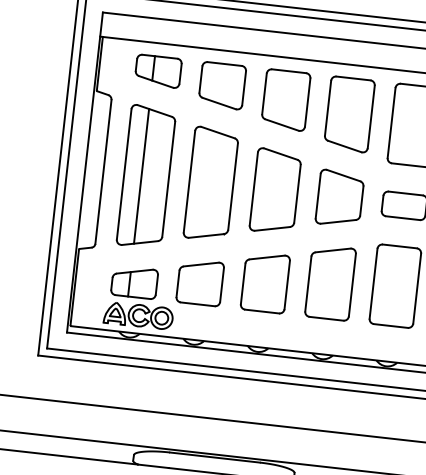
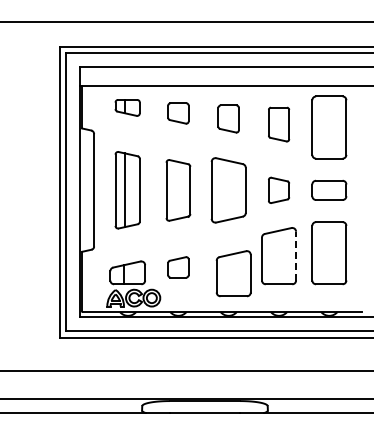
part: (158, 70) -> (127, 107), size x0.7
part: (222, 85) -> (178, 113), size x0.6
part: (285, 99) -> (228, 118), size x0.6
part: (348, 114) -> (278, 124), size x0.6
part: (146, 175) -> (127, 189), size x0.7
part: (211, 184) -> (178, 190), size x0.7
part: (339, 198) -> (278, 190), size x0.6
part: (200, 282) -> (178, 267), size x0.6
part: (265, 282) -> (233, 273), moved
line: (352, 284) -> (296, 255), solid -> dashed

